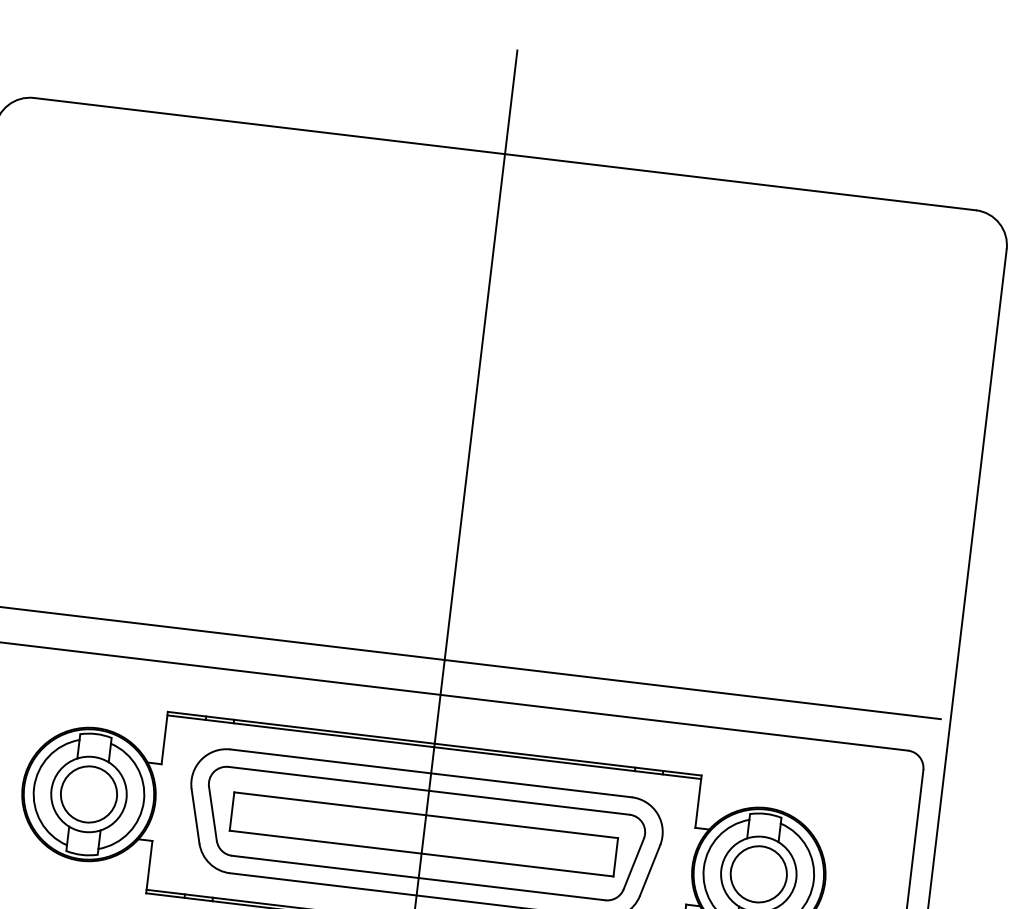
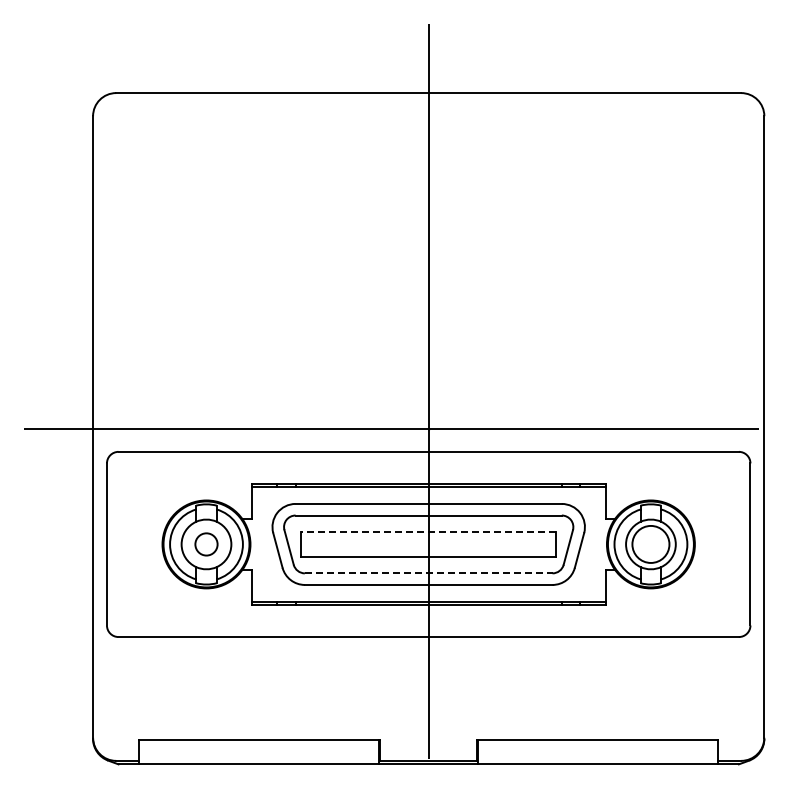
circle: (89, 793) -> (206, 543), size x0.6
line: (425, 814) -> (428, 531), solid -> dashed
line: (418, 878) -> (428, 573), solid -> dashed

